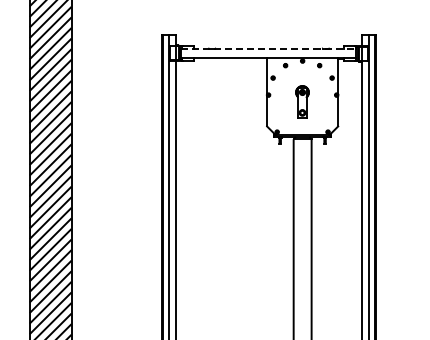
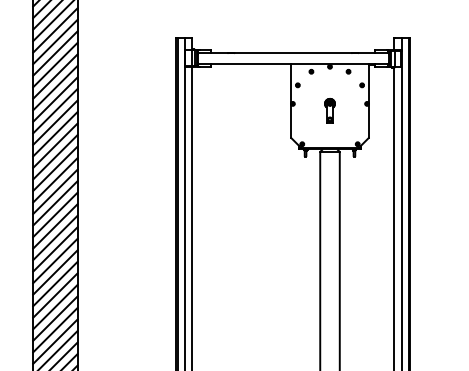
line: (269, 48) -> (293, 53), dashed -> solid
part: (302, 101) -> (329, 110), size x0.71

